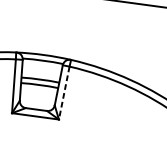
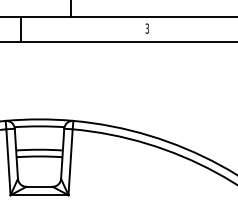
line: (64, 93) -> (70, 162), dashed -> solid

